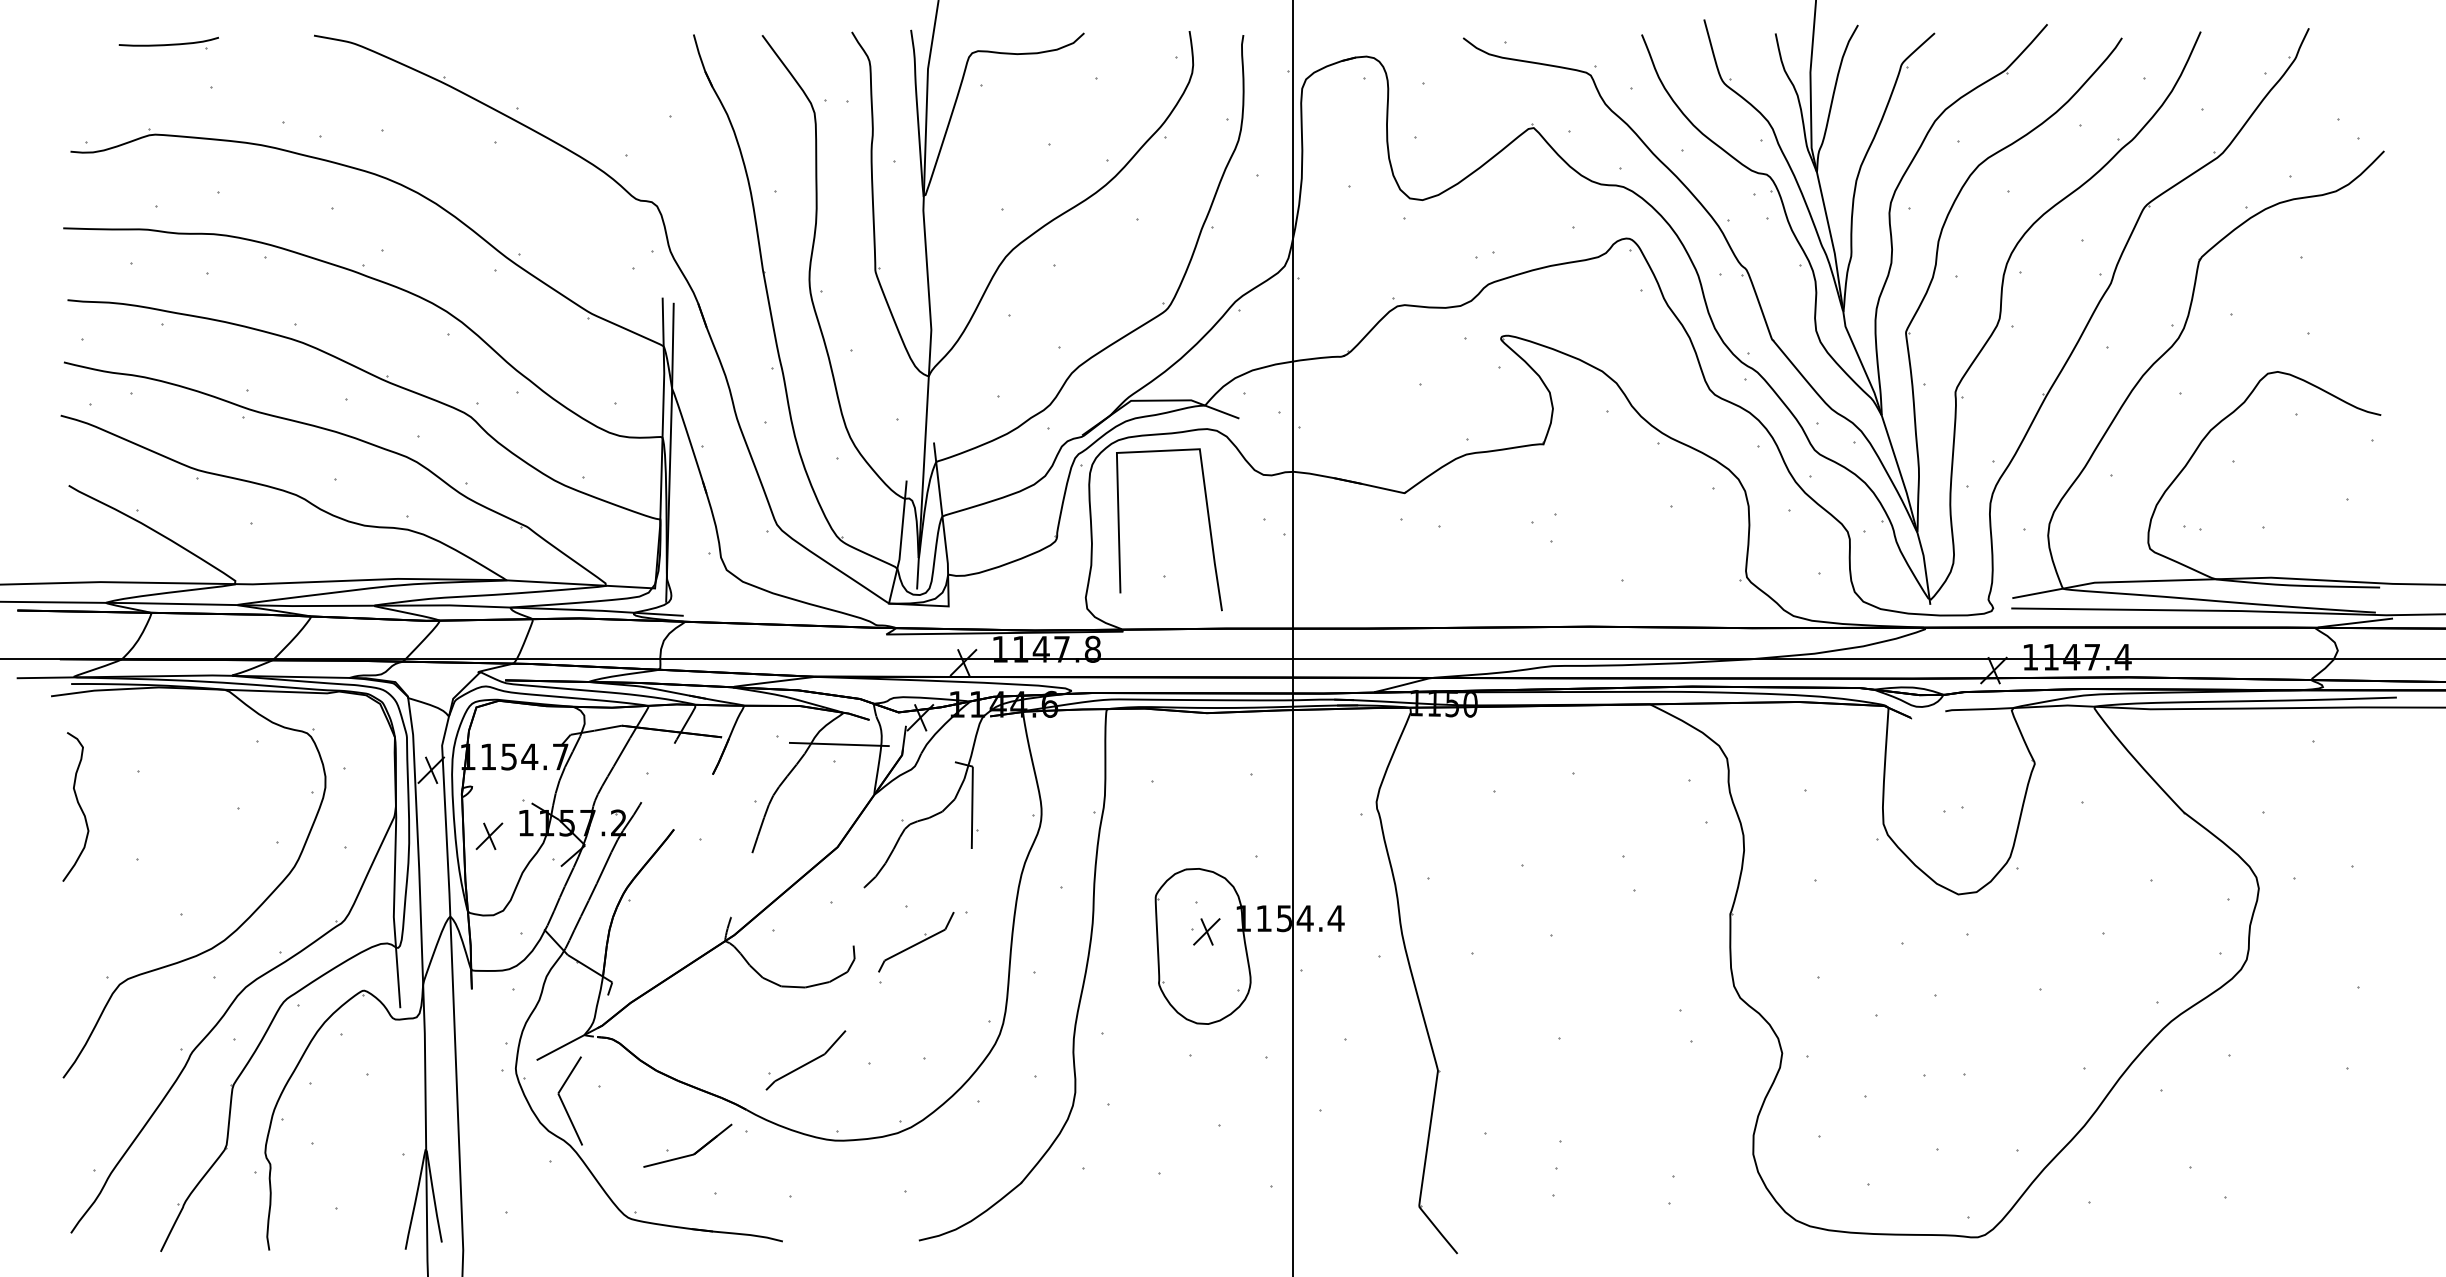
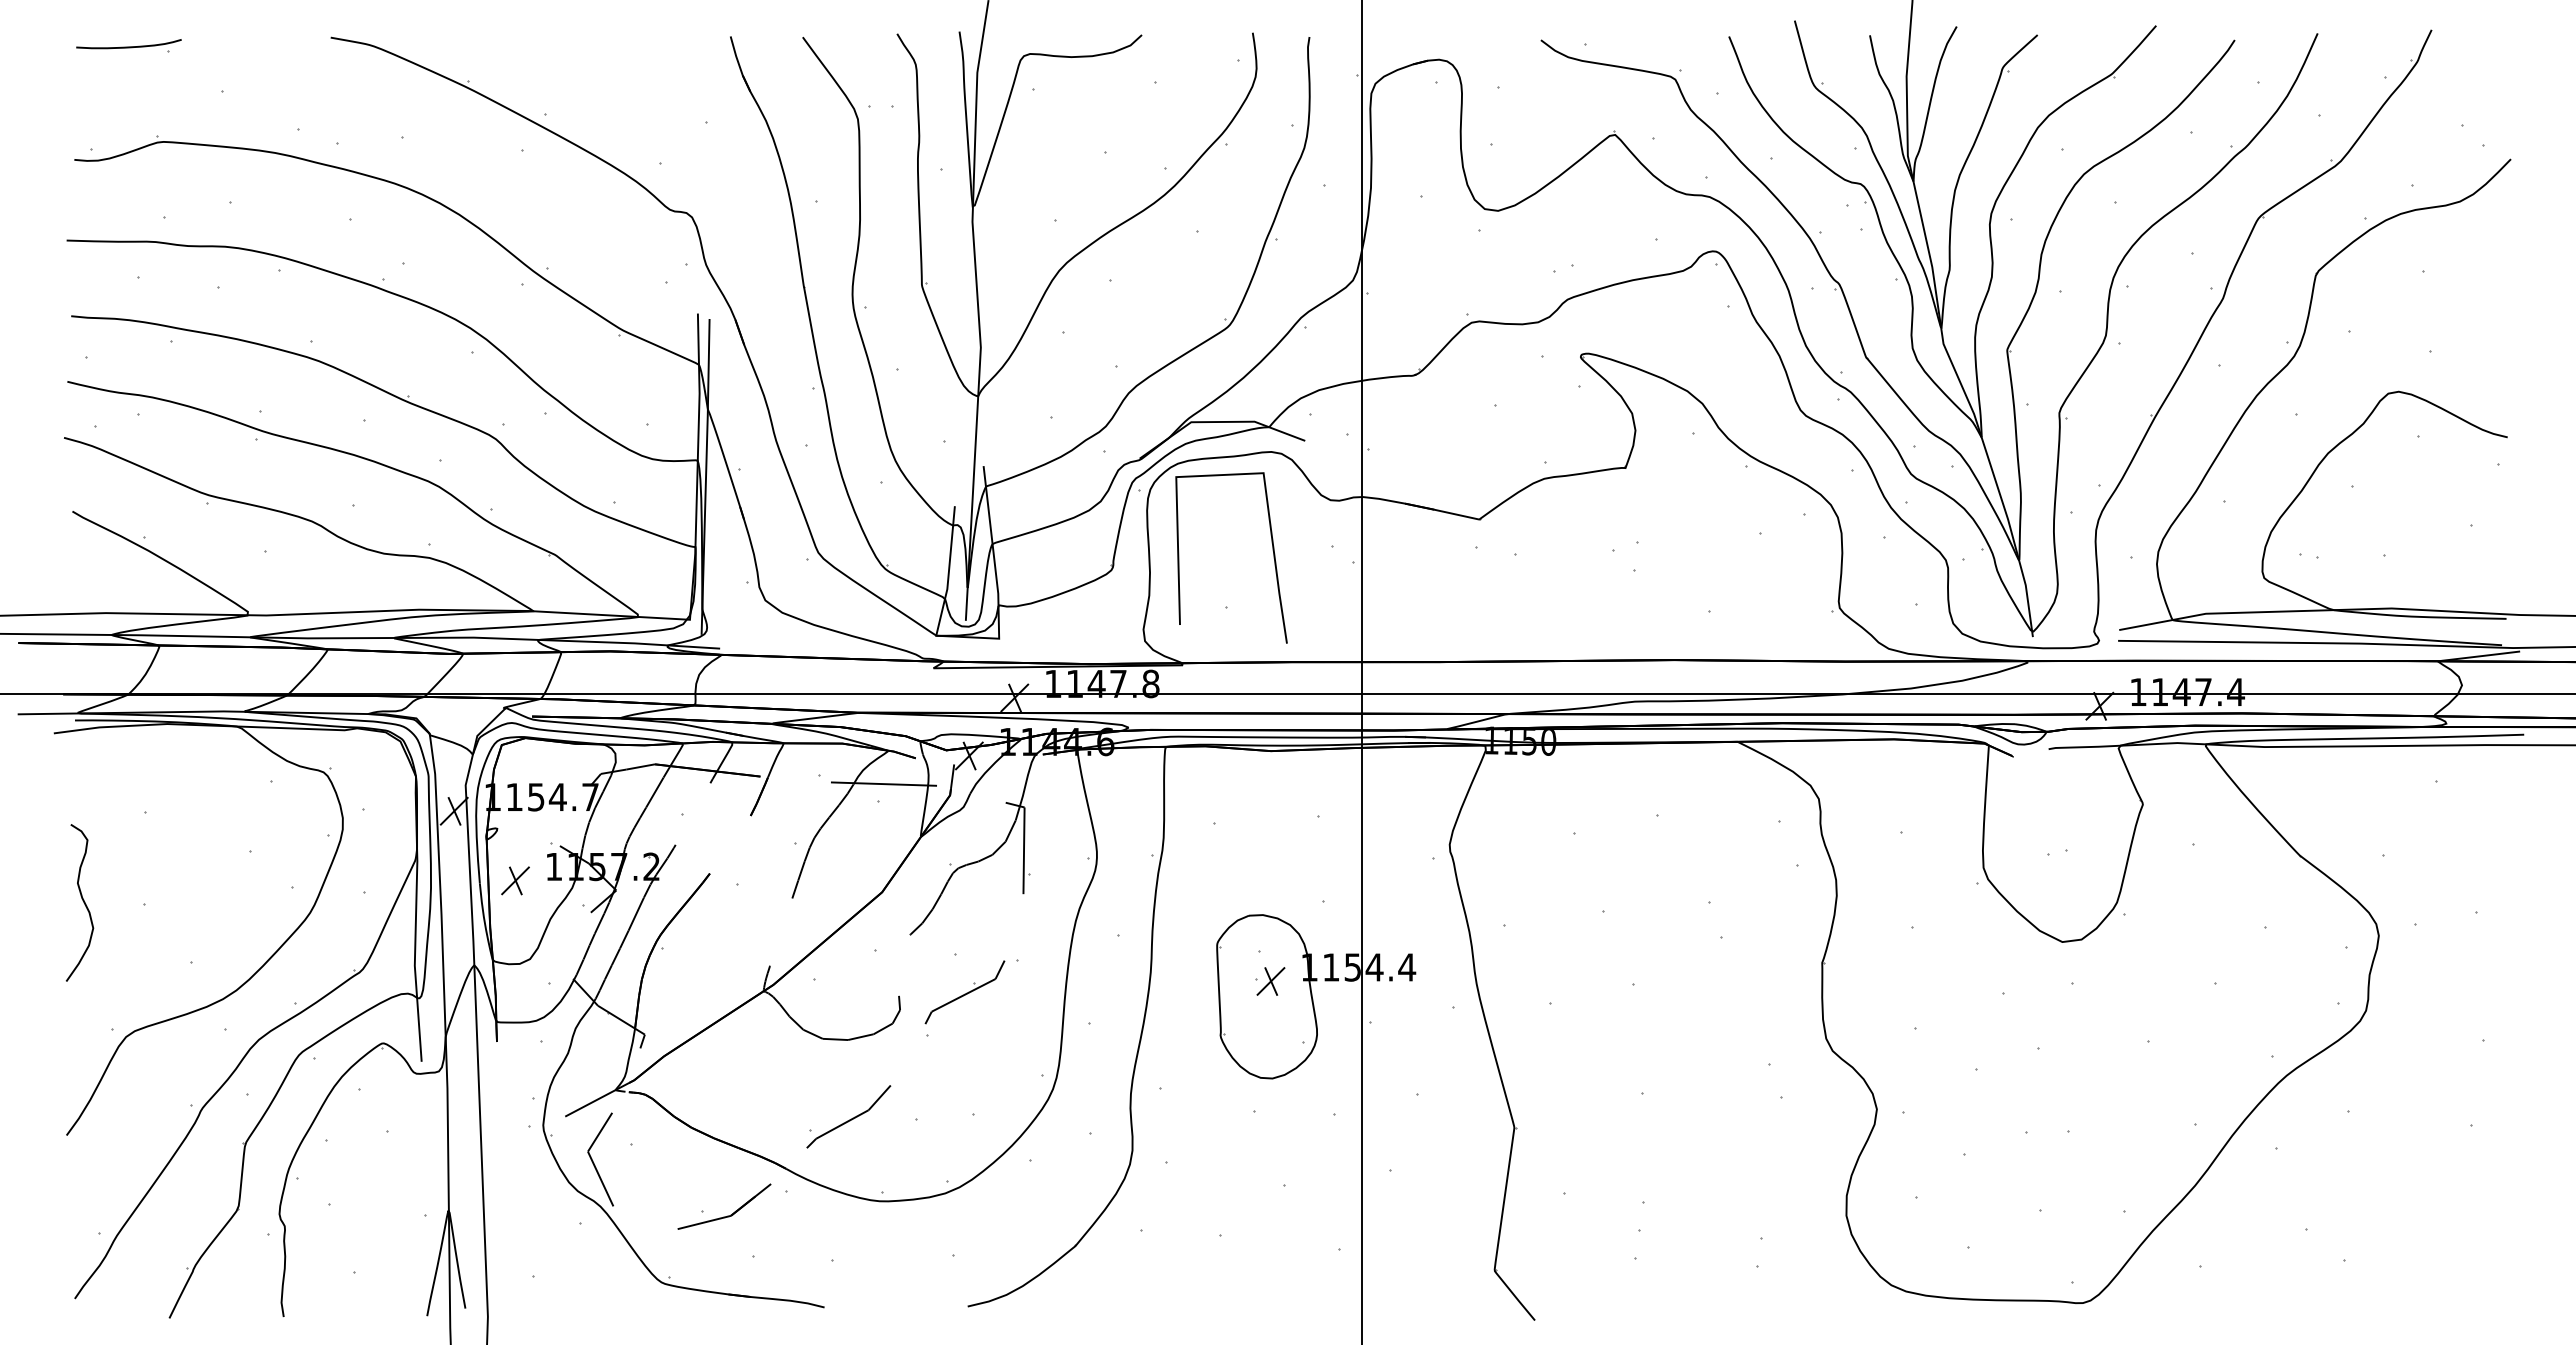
part: (168, 43) -> (128, 45), moved
curve: (78, 804) -> (82, 900), moved

